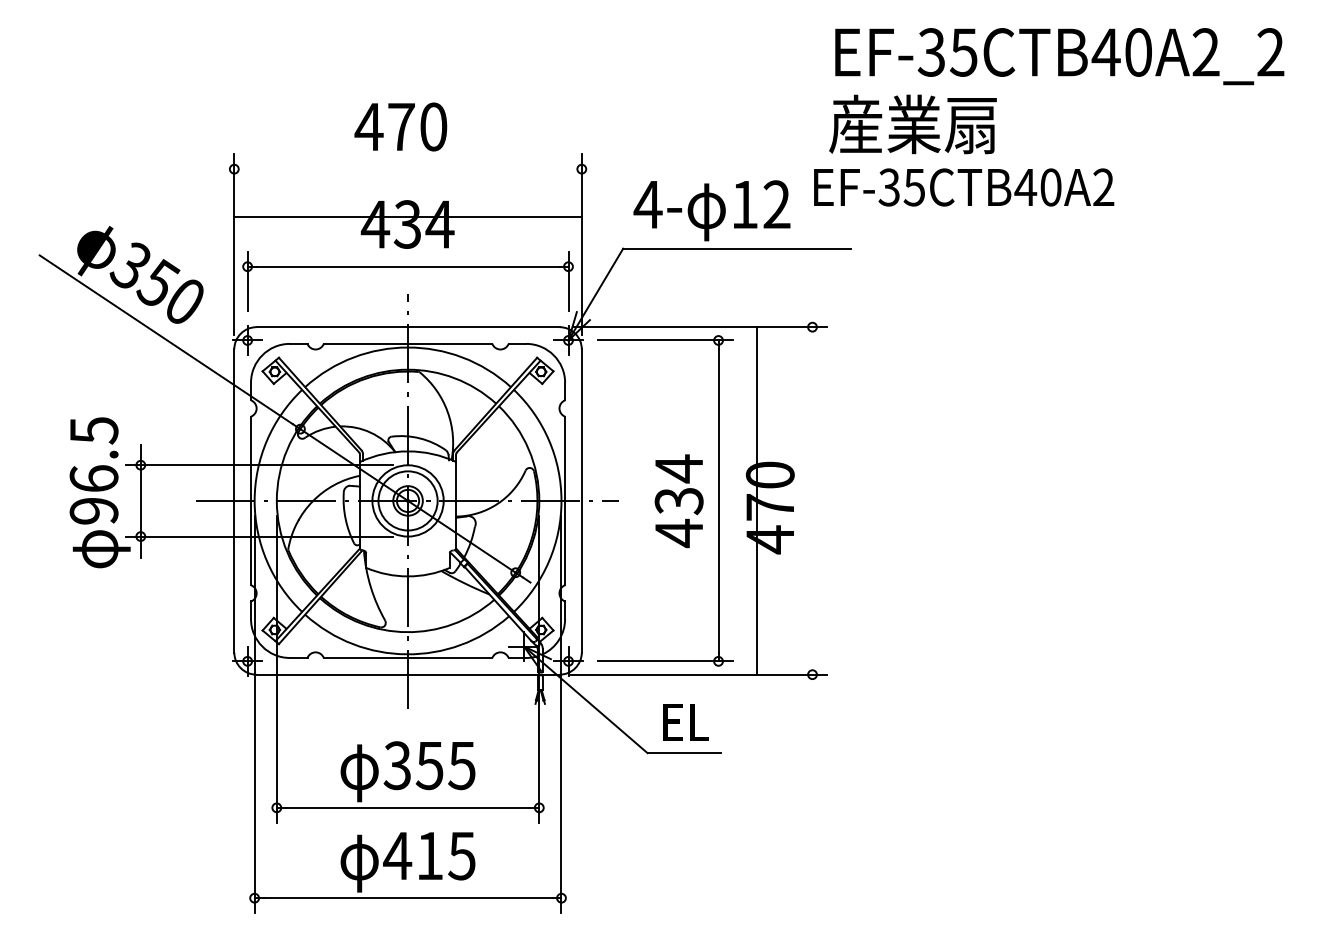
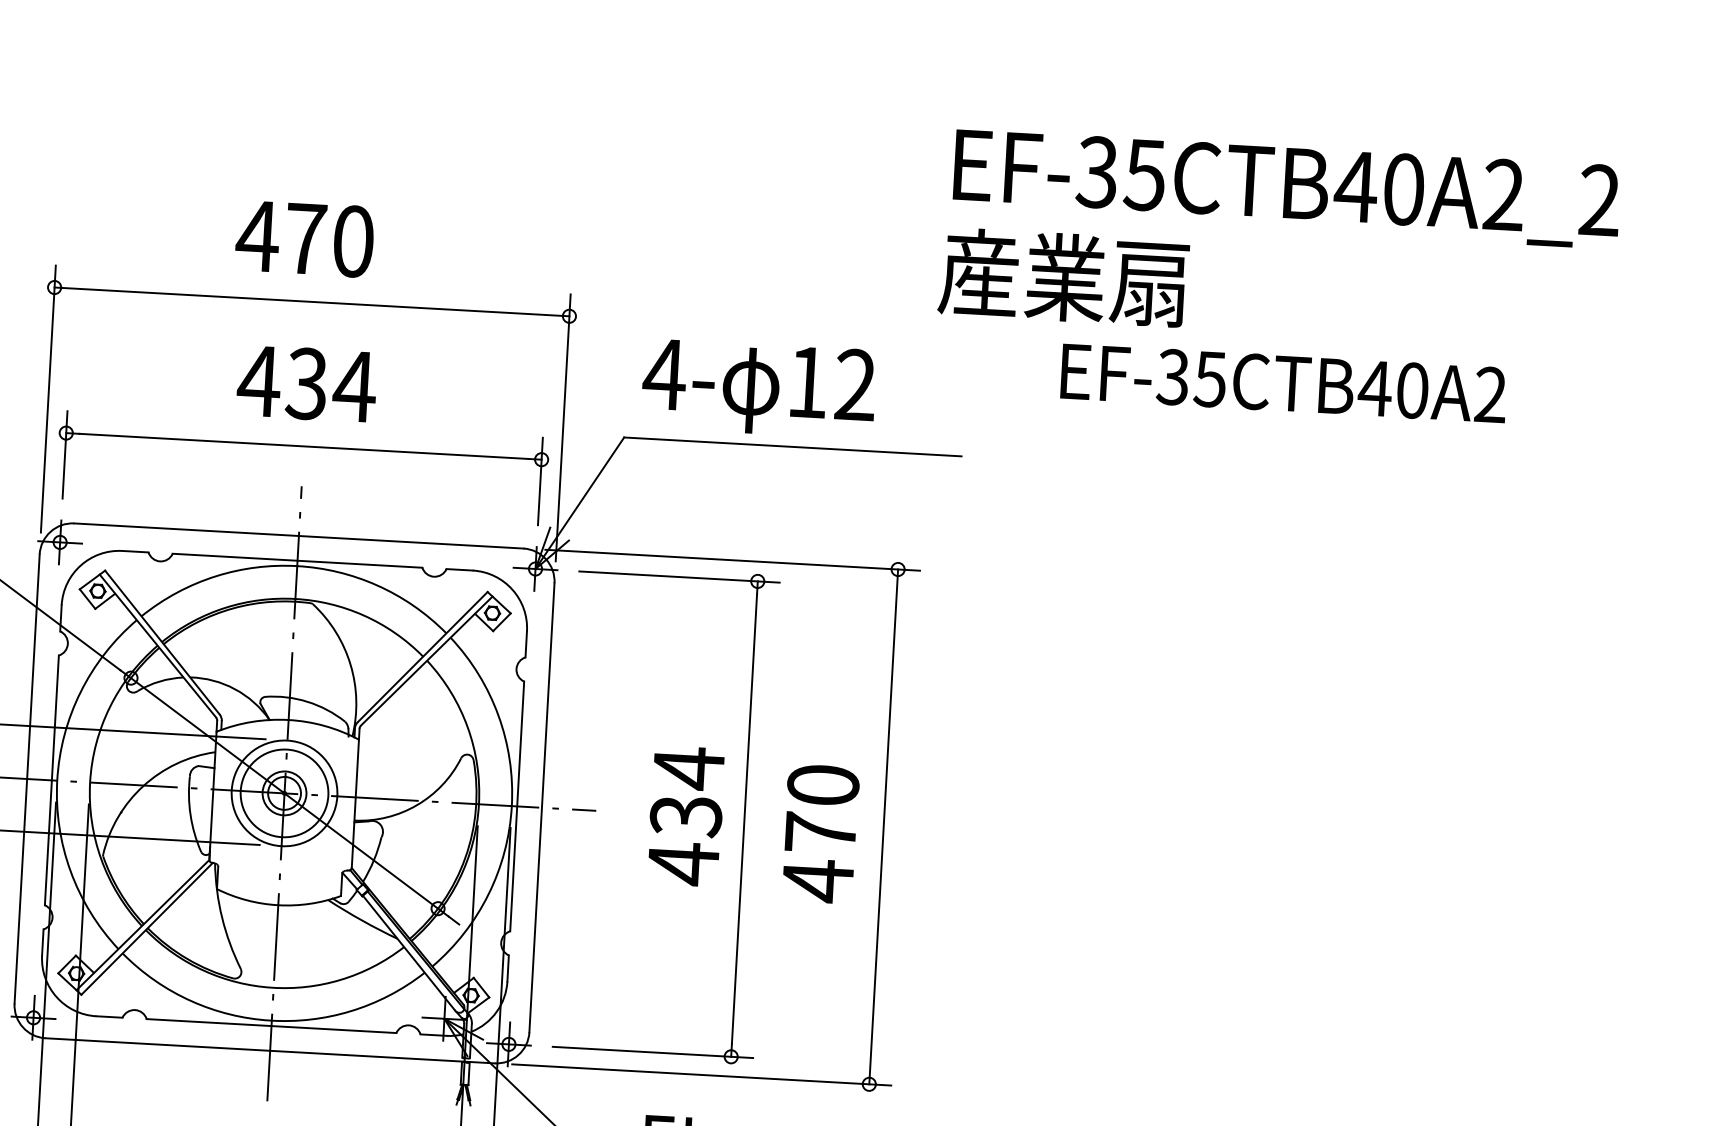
text: (964, 187) -> (1284, 383), moved
line: (407, 217) -> (311, 302), moved
line: (756, 500) -> (883, 826), moved

